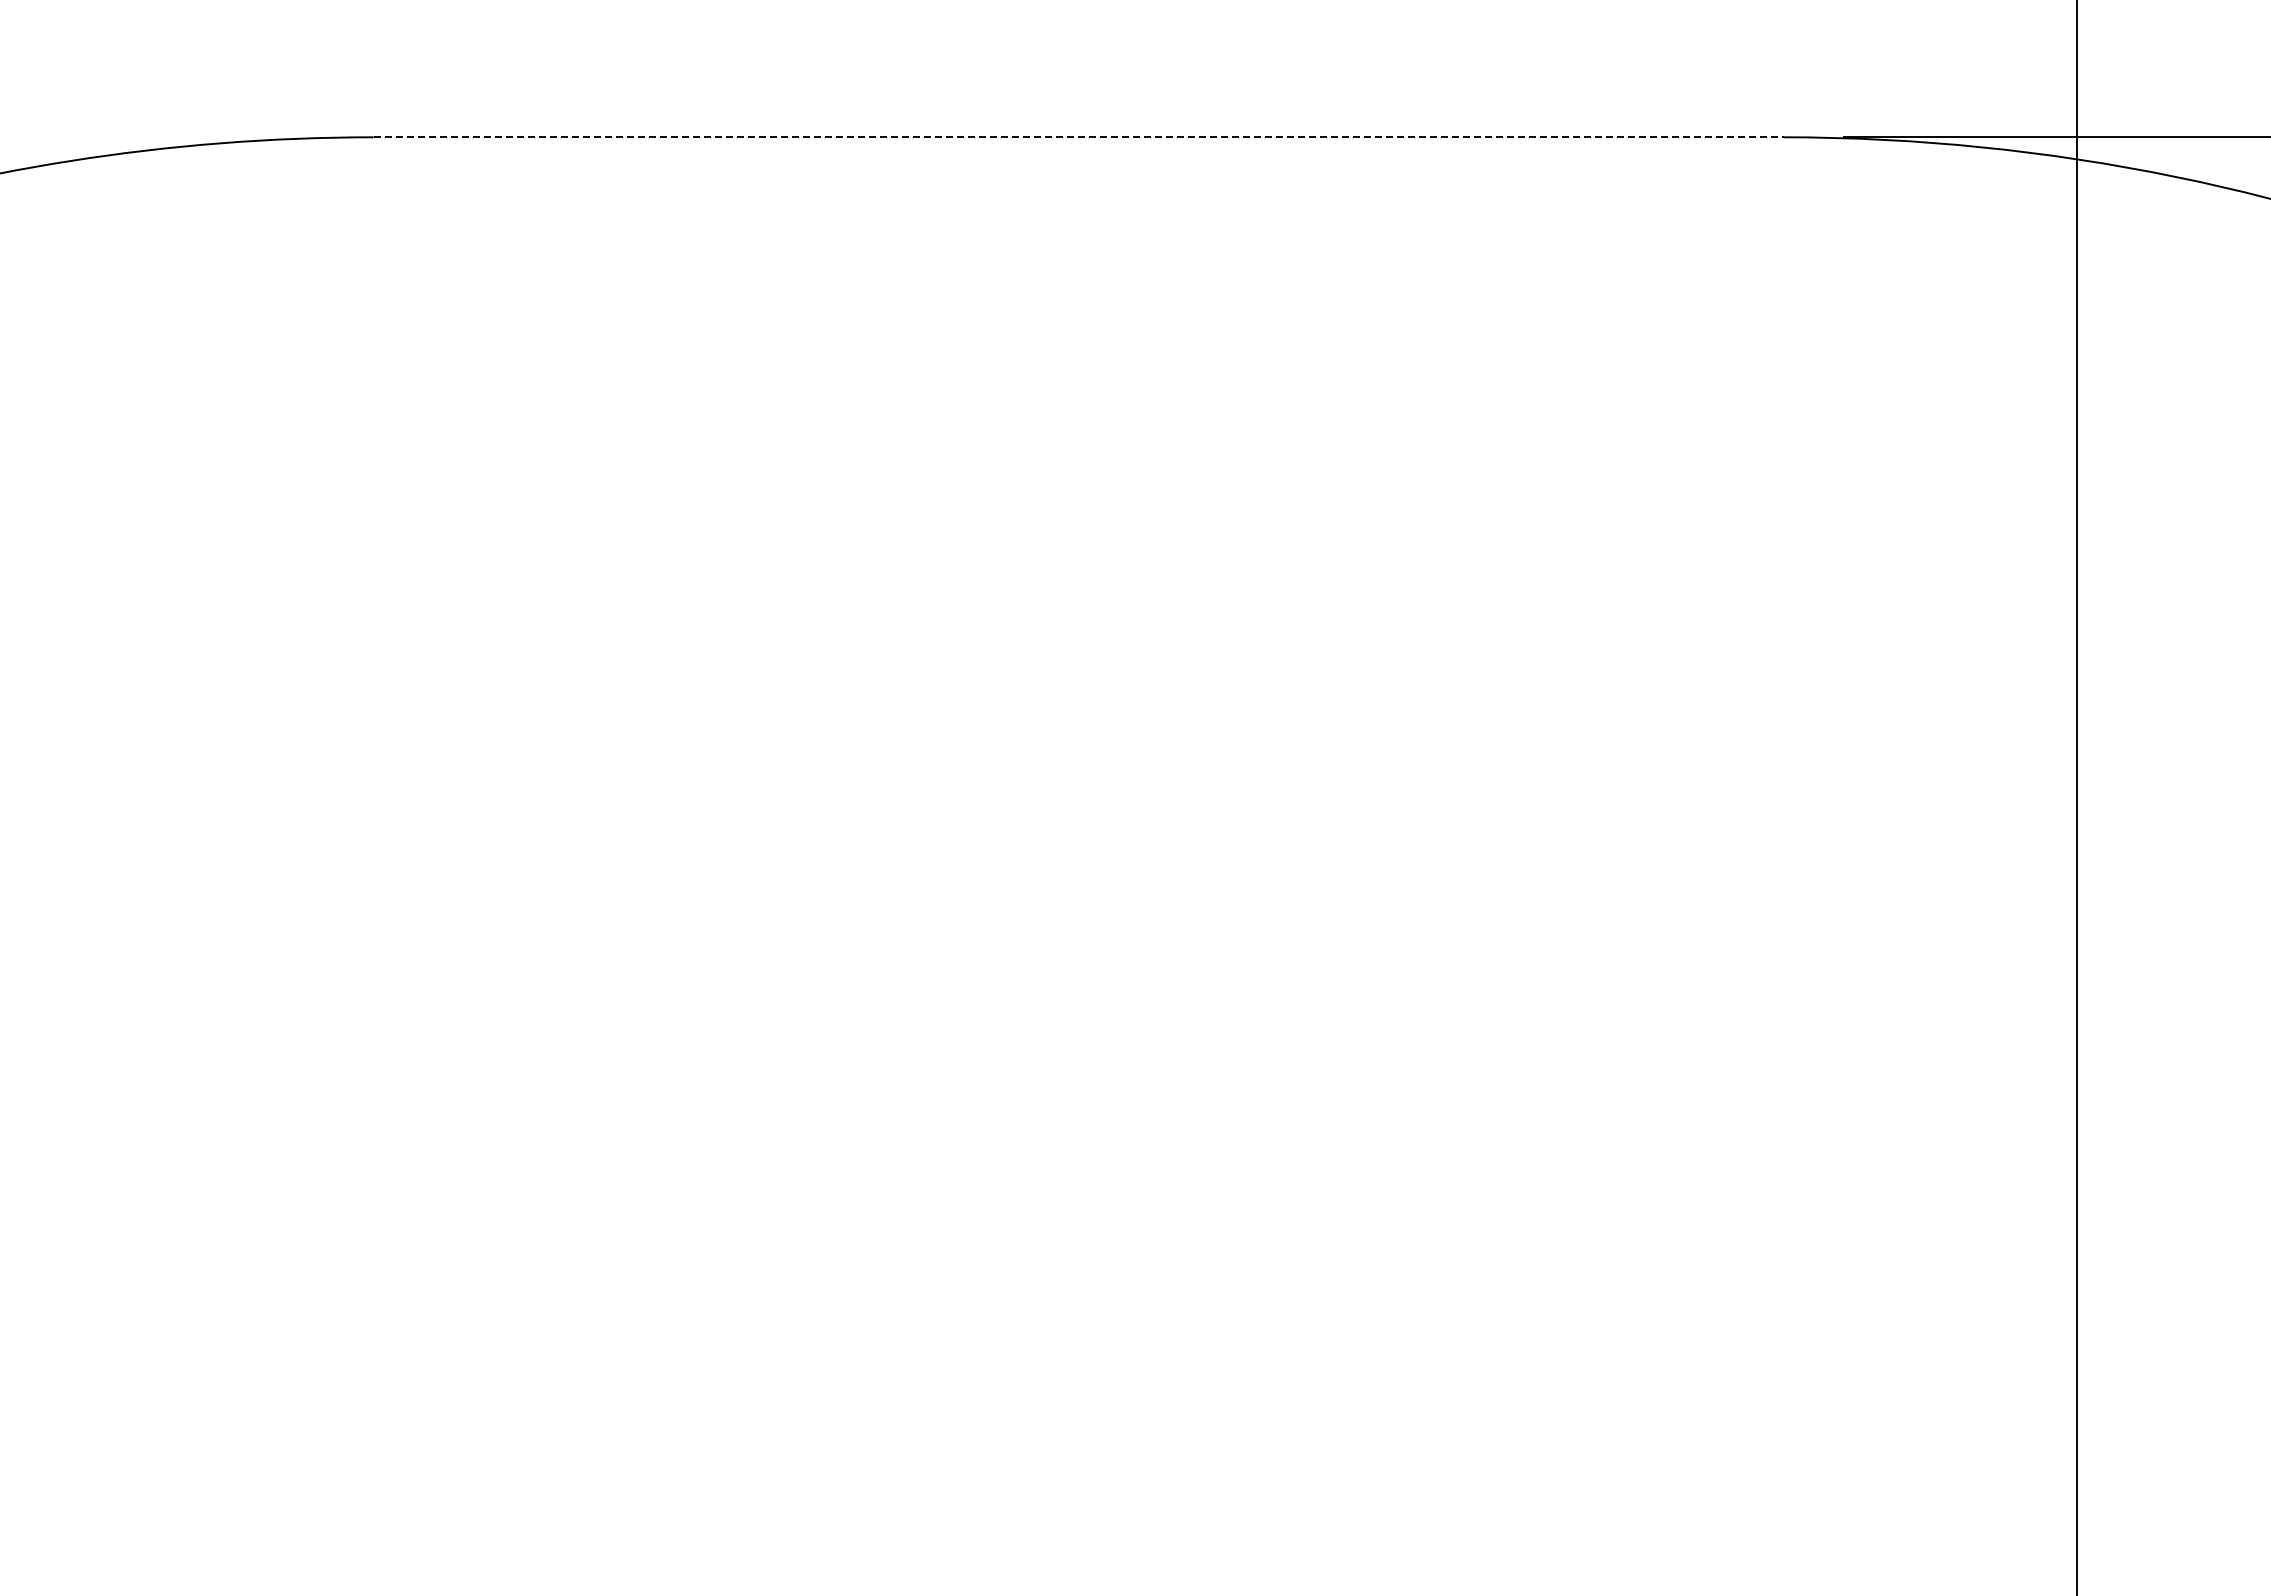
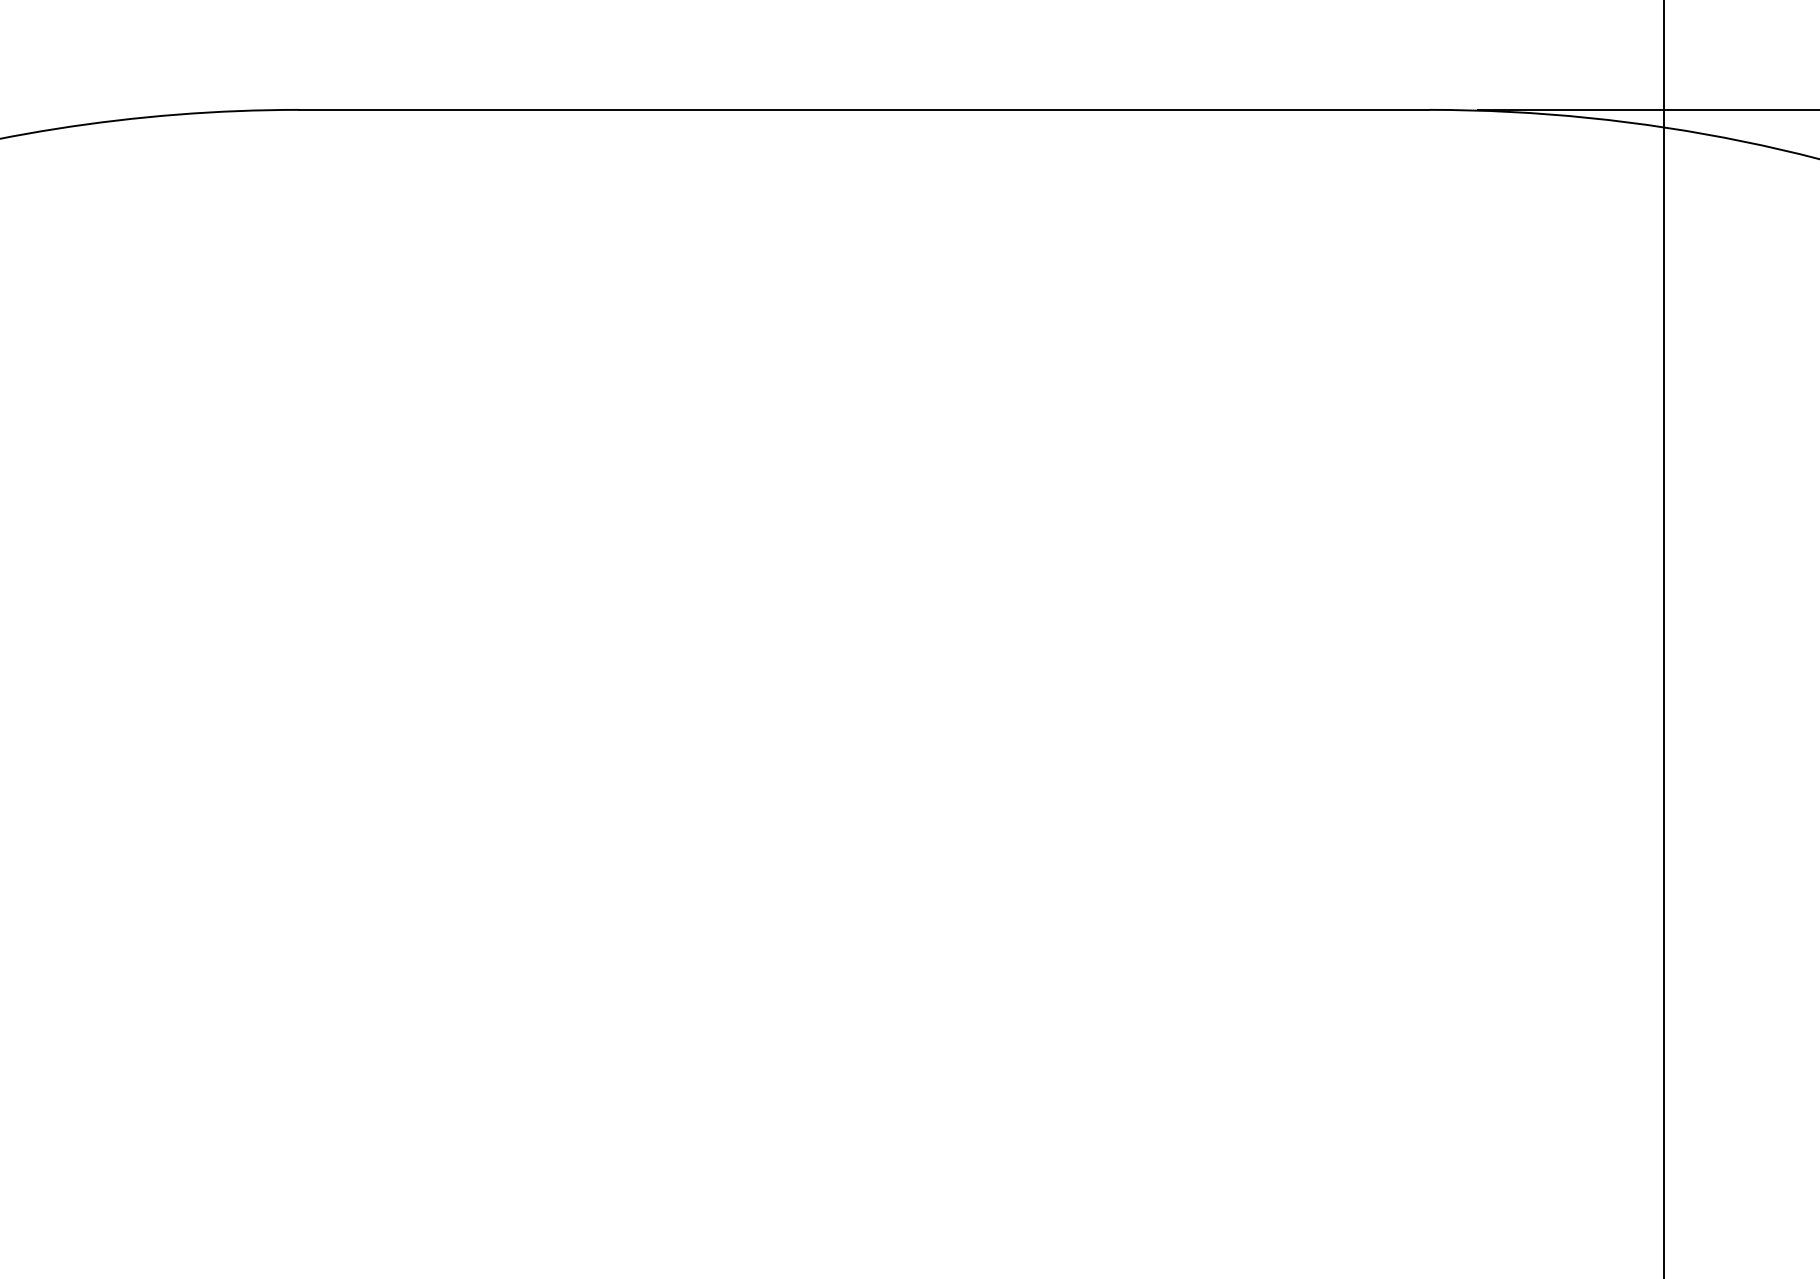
line: (1078, 137) -> (864, 110), dashed -> solid

